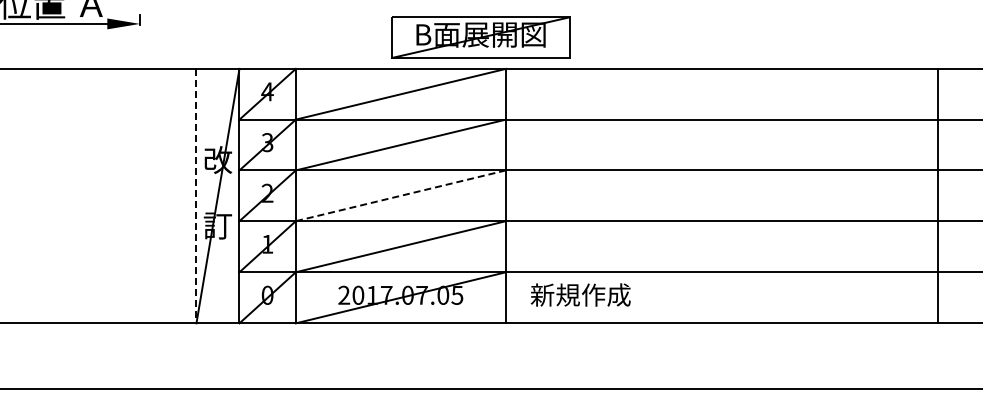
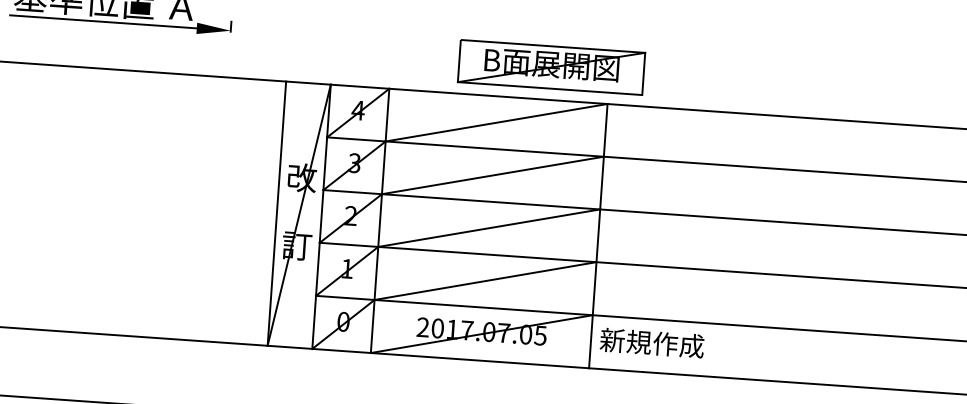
part: (480, 37) -> (551, 67), moved
line: (400, 195) -> (488, 227), dashed -> solid
line: (196, 196) -> (276, 214), dashed -> solid
text: (580, 294) -> (651, 342), moved

